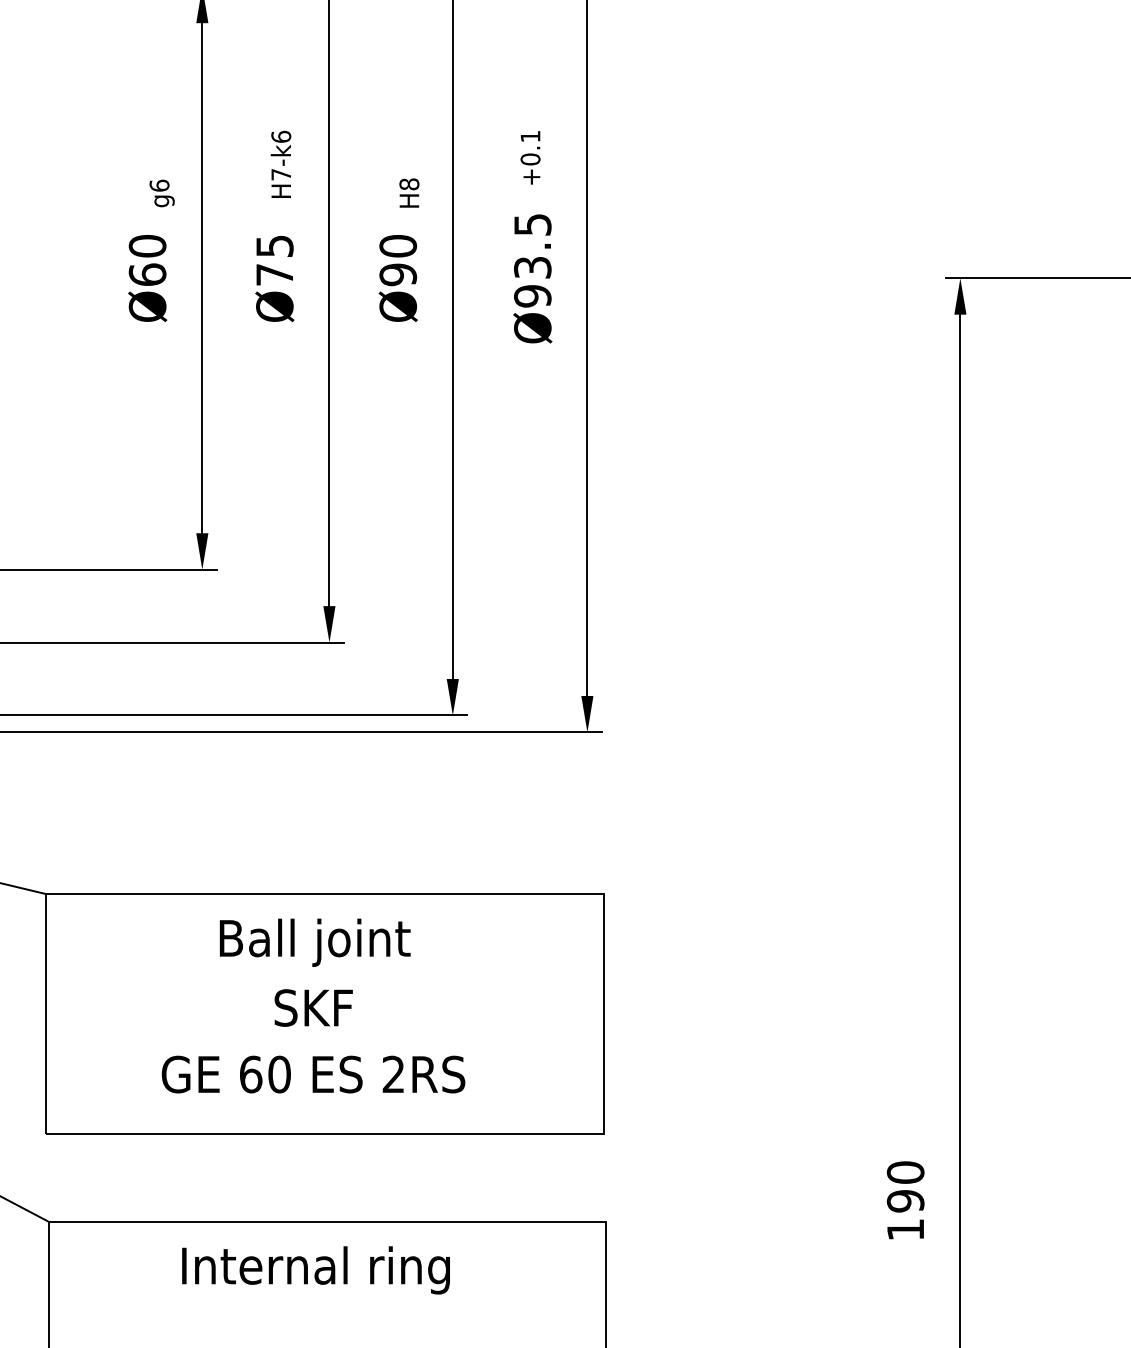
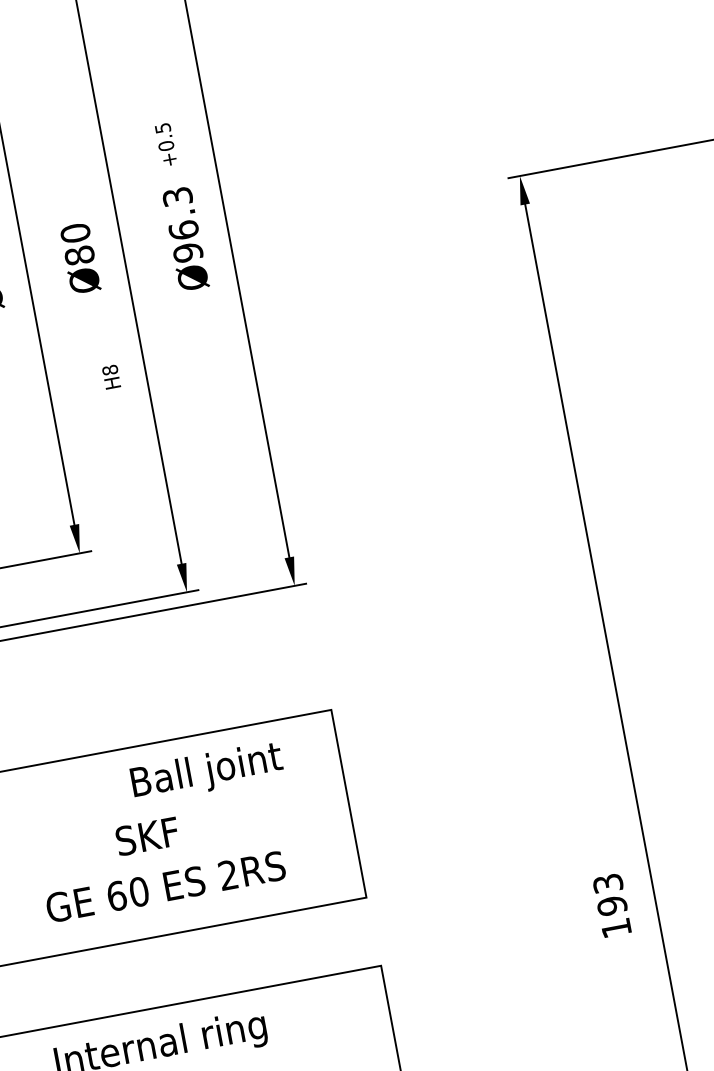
text: (530, 136) -> (162, 128), +0.1 -> +0.5
text: (409, 192) -> (111, 376), moved
text: (532, 246) -> (180, 213), Ø93.5 -> Ø96.3
text: (398, 274) -> (79, 255), Ø90 -> Ø80
text: (314, 942) -> (206, 772), moved
text: (313, 1007) -> (147, 836), moved
text: (313, 1074) -> (165, 886), moved
text: (905, 1172) -> (607, 883), 190 -> 193

